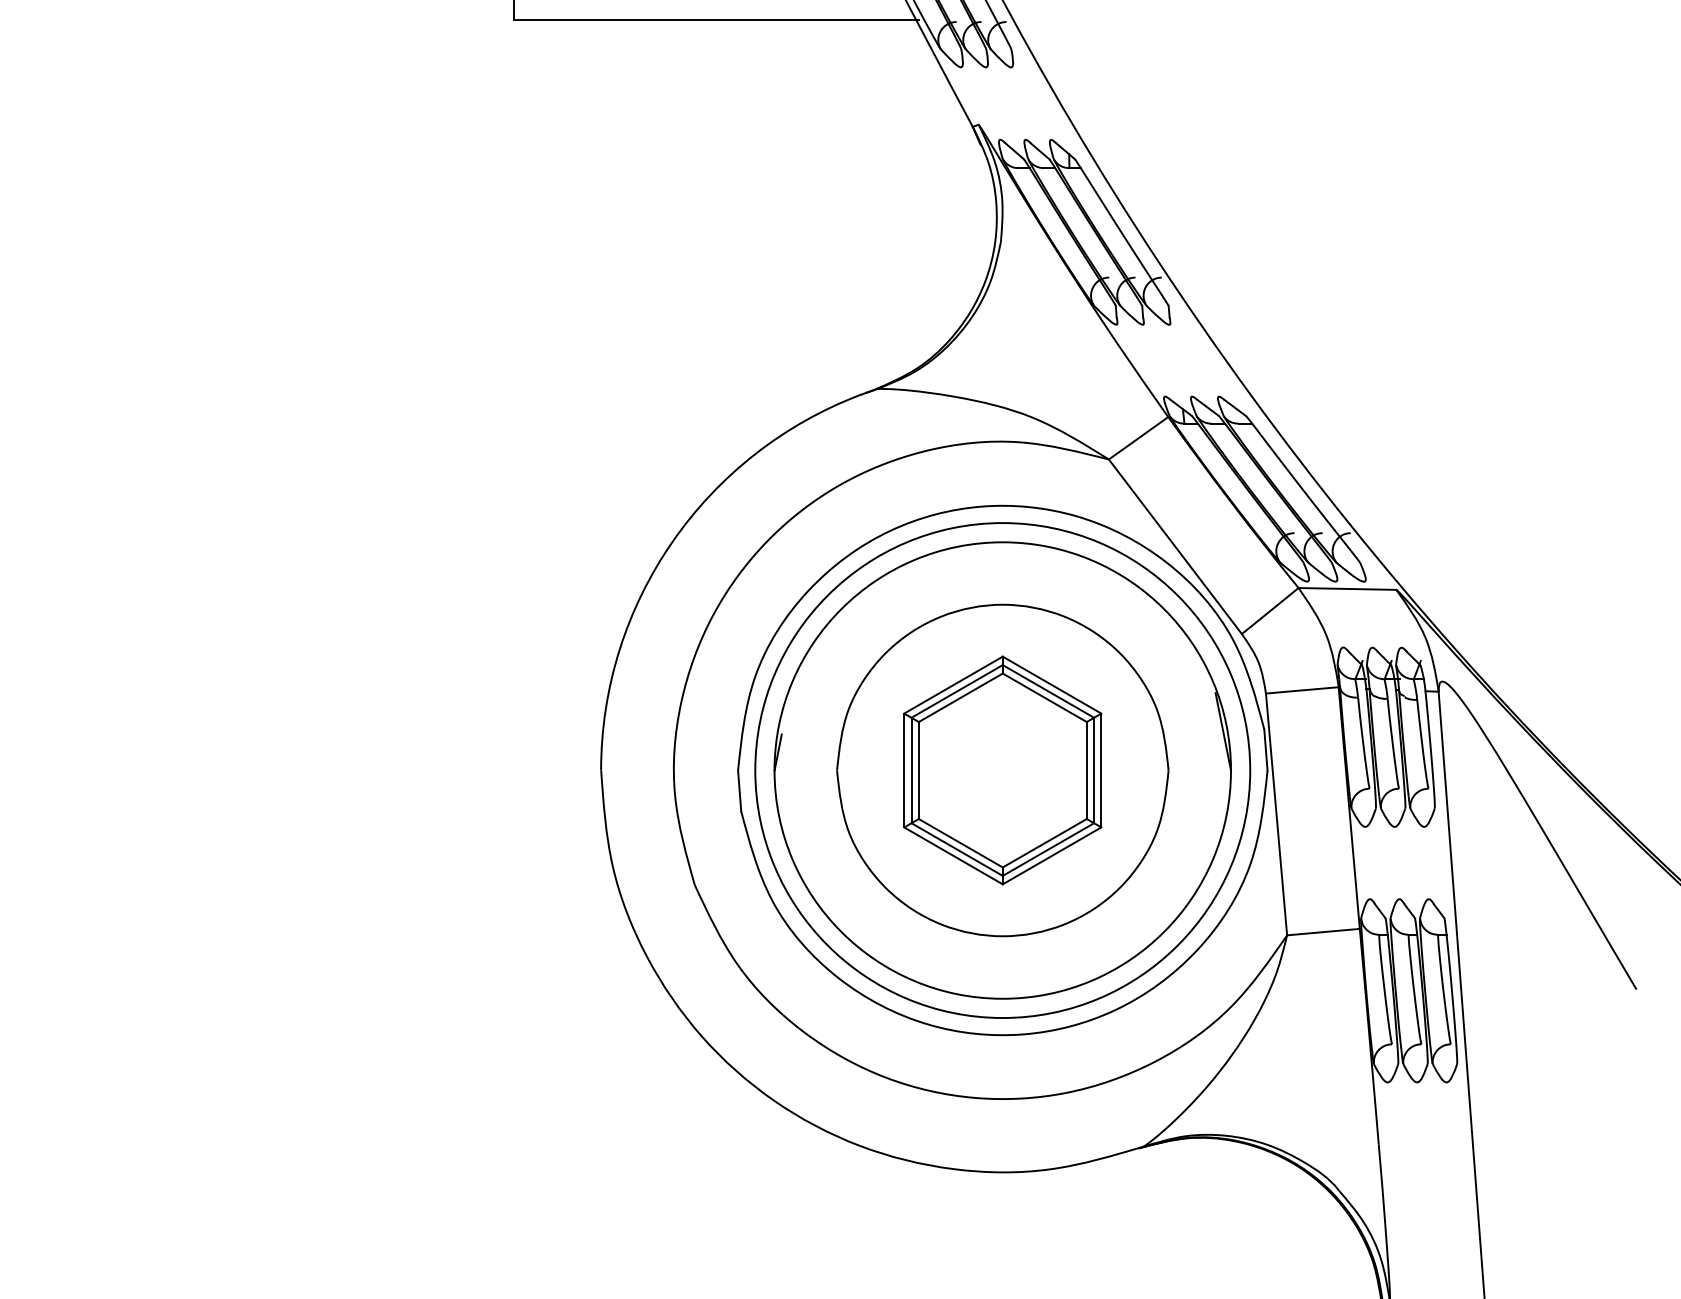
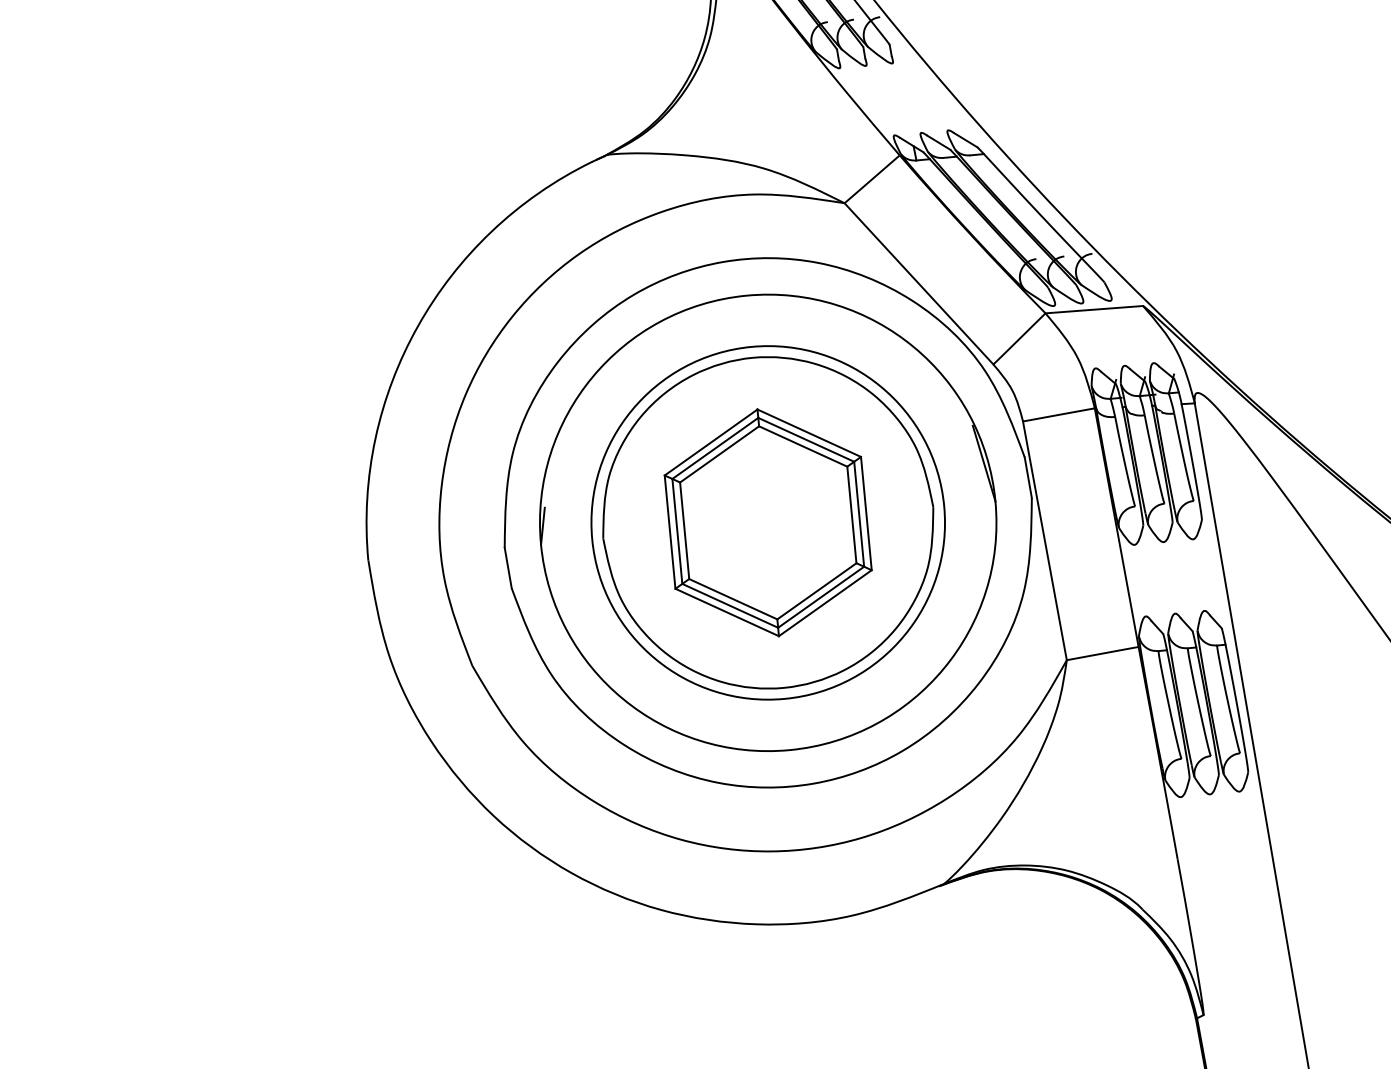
circle: (1002, 770) -> (767, 522), size x0.71

